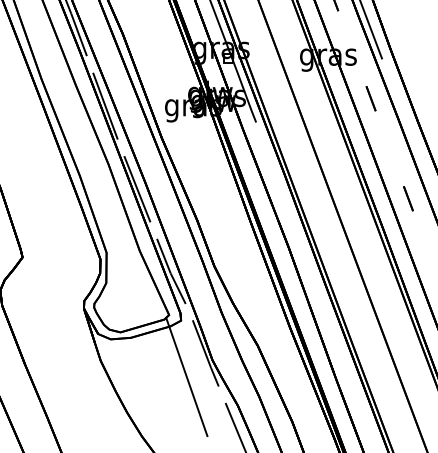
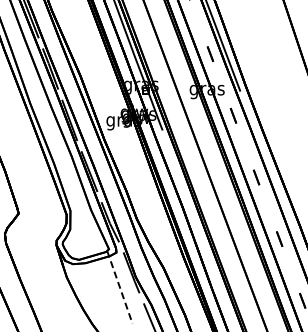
line: (186, 377) -> (119, 287), solid -> dashed

